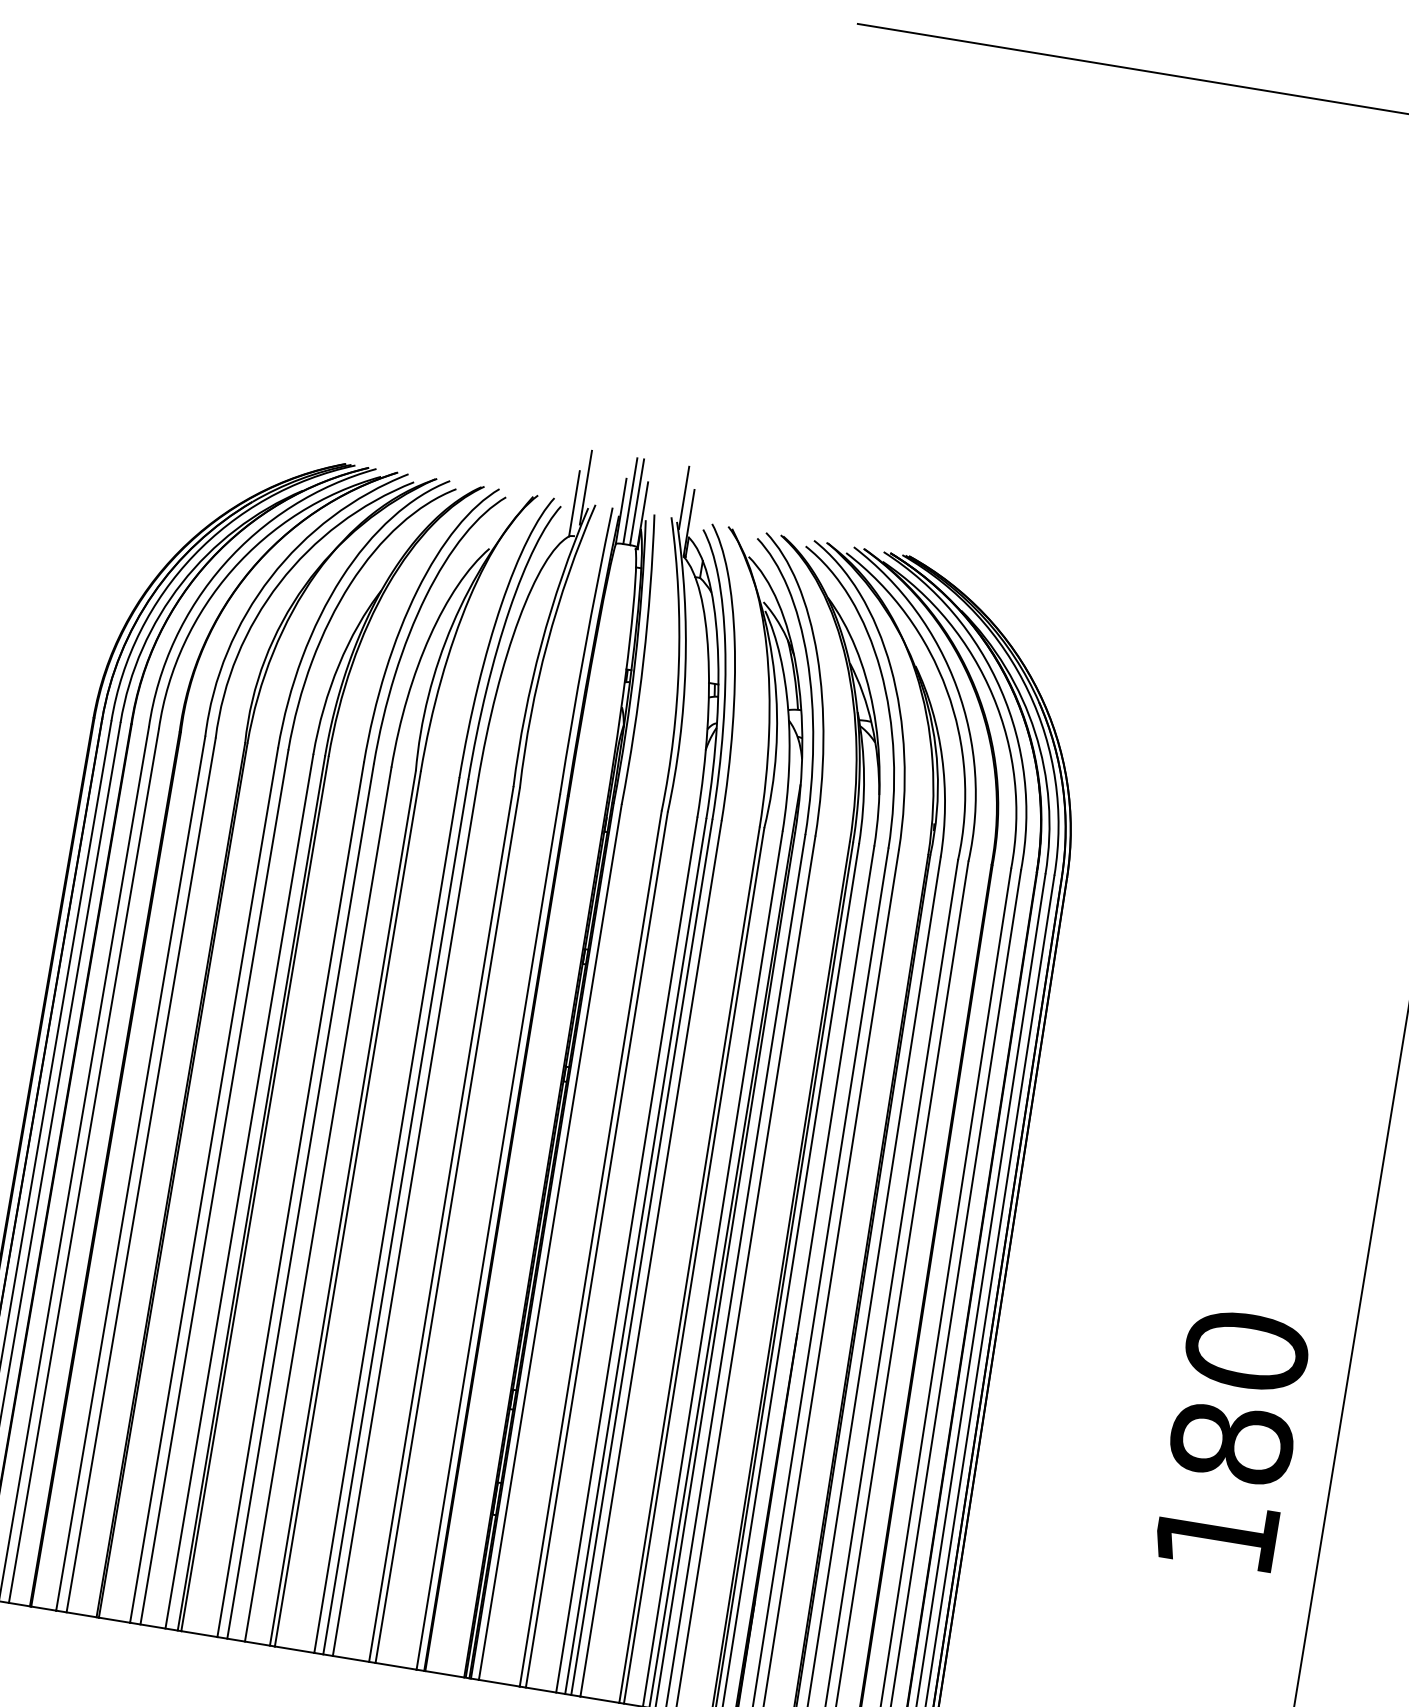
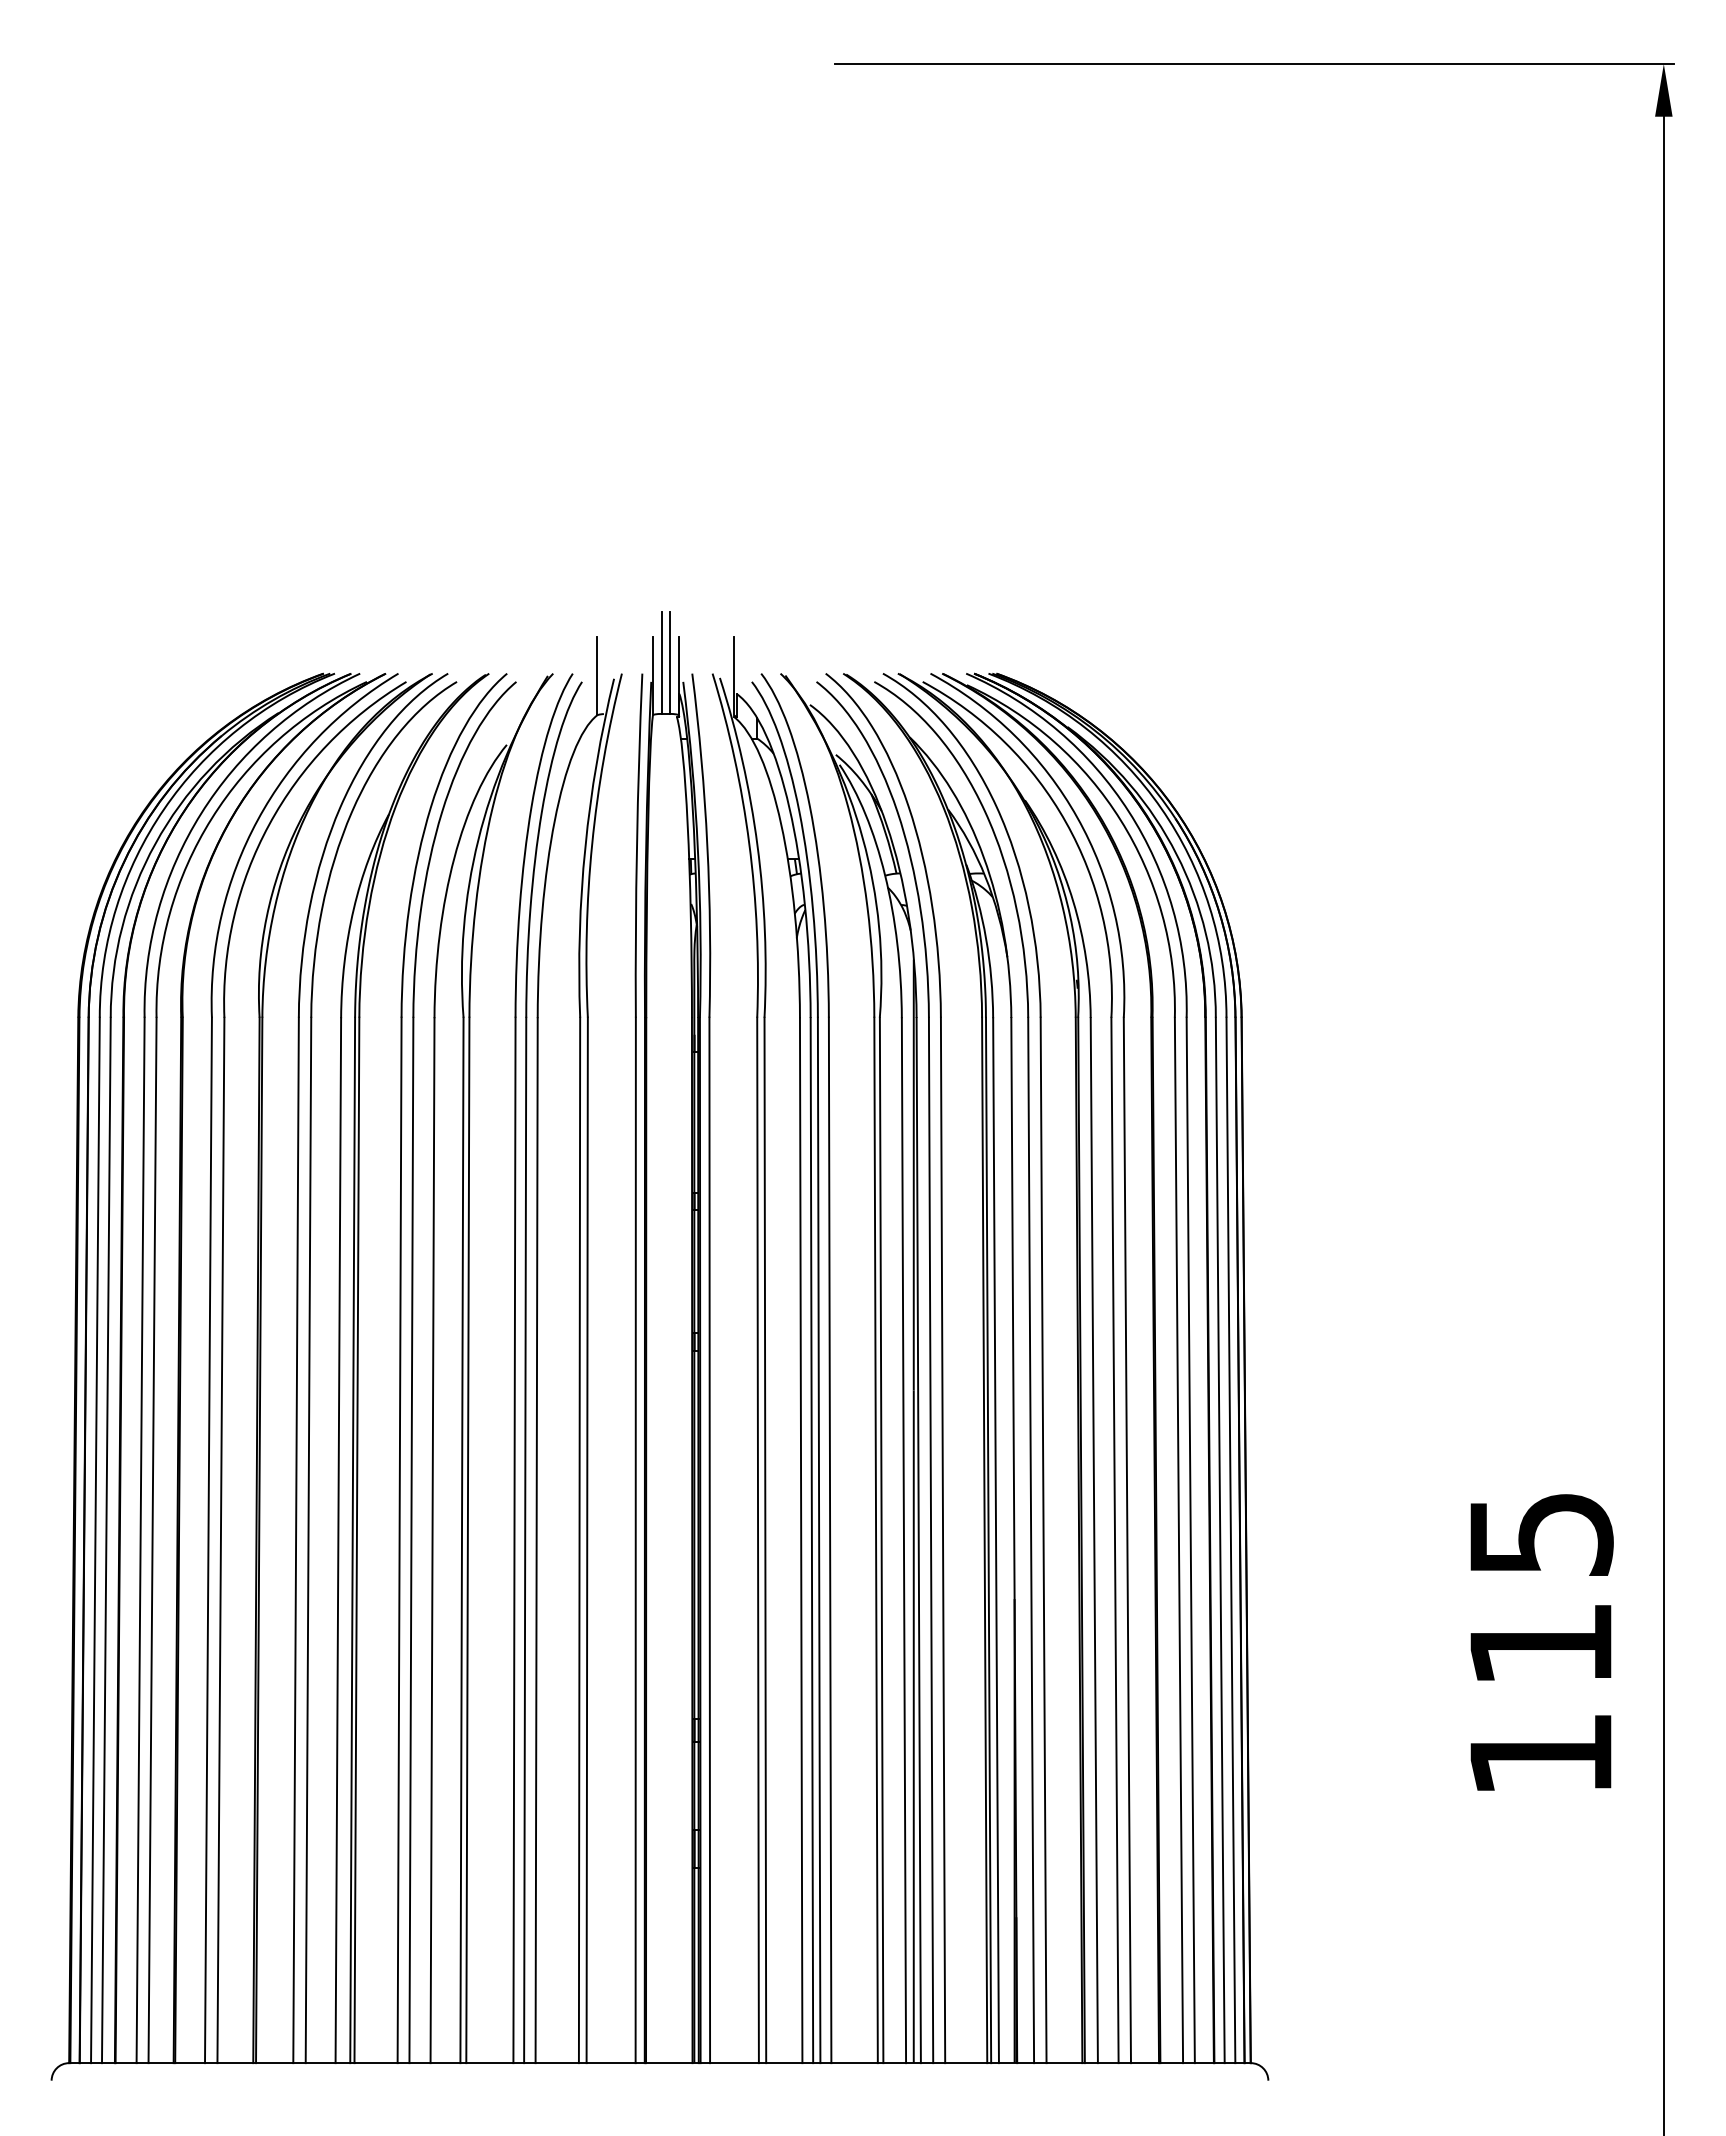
line: (585, 487) -> (607, 655), removed
line: (684, 497) -> (723, 648), removed
text: (1238, 1396) -> (1540, 1588), 180 -> 115

